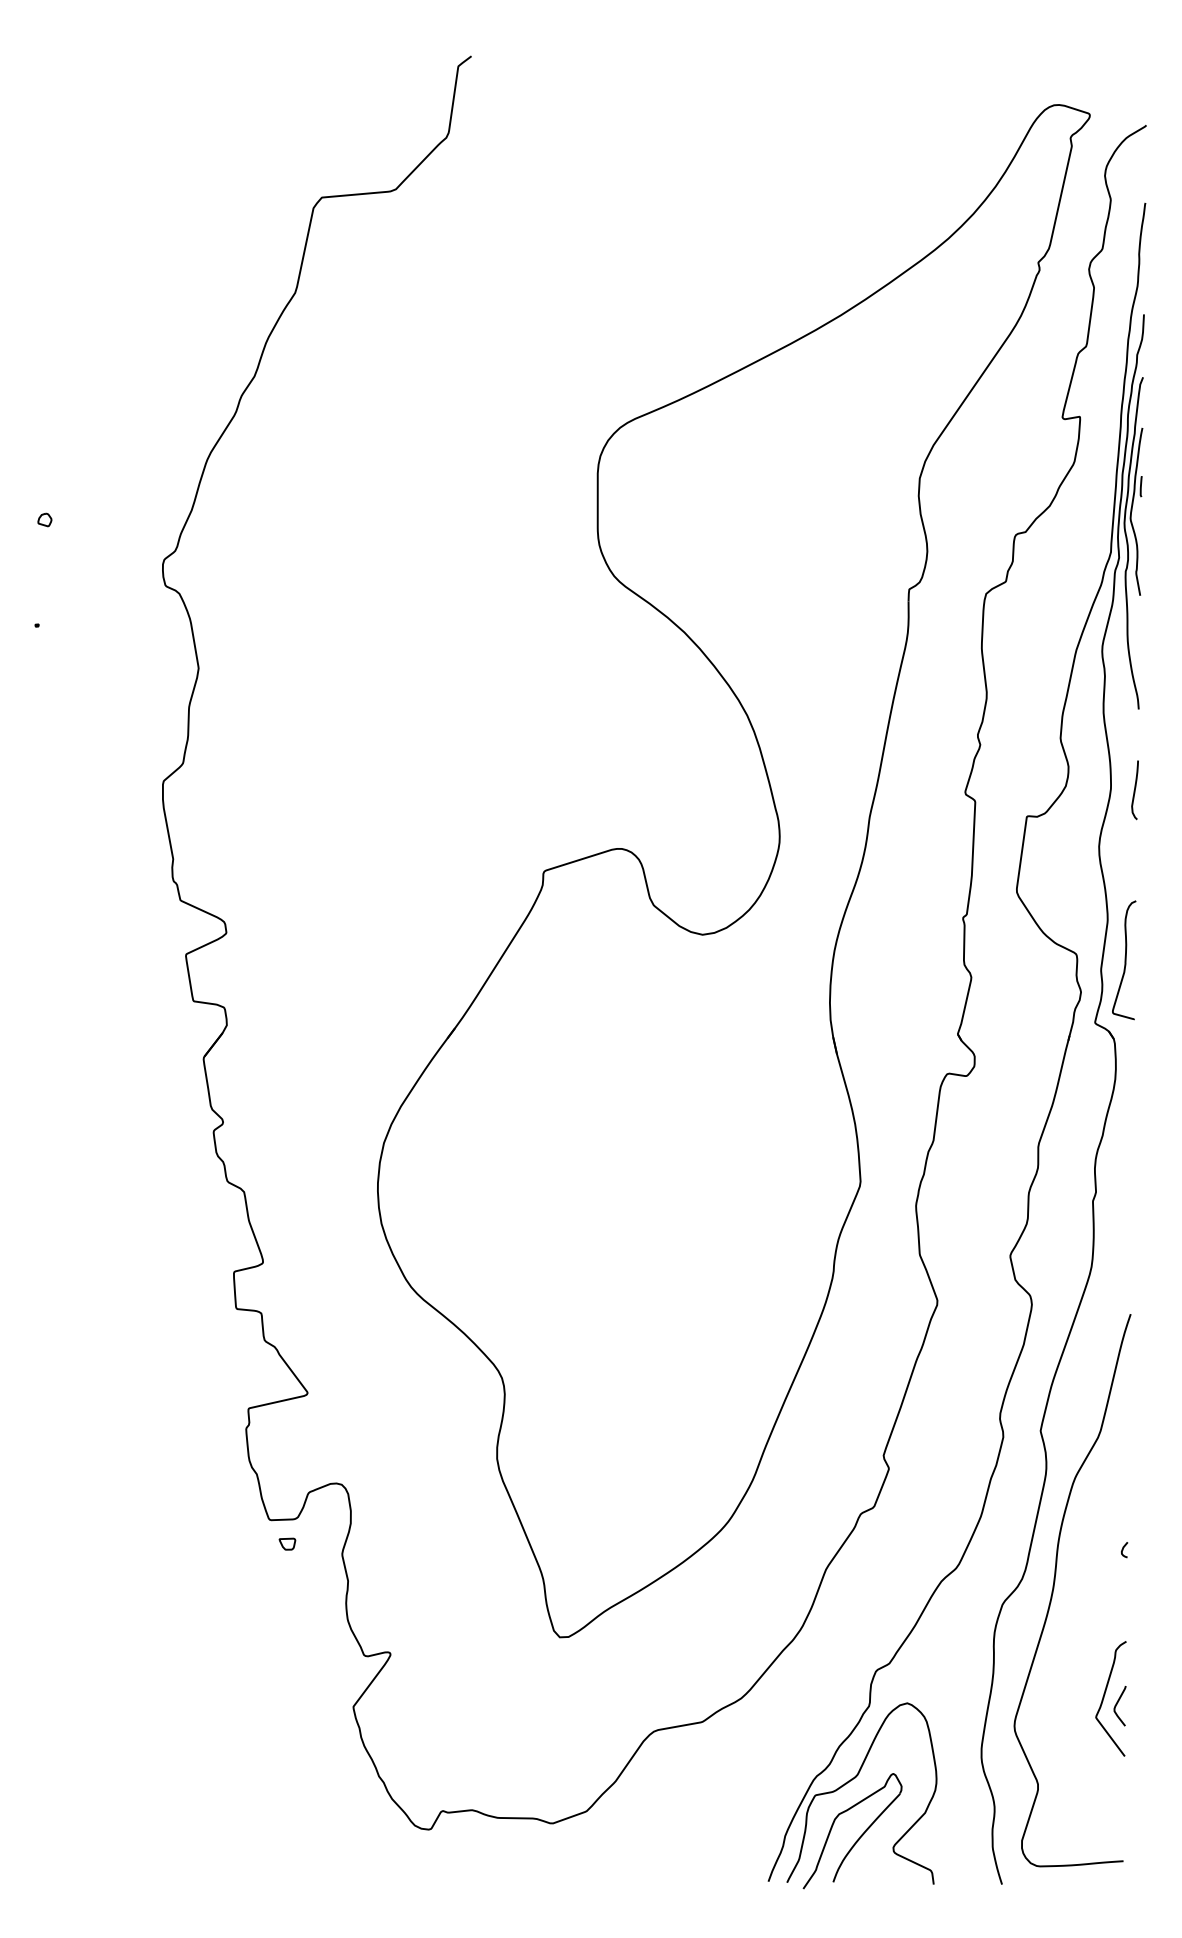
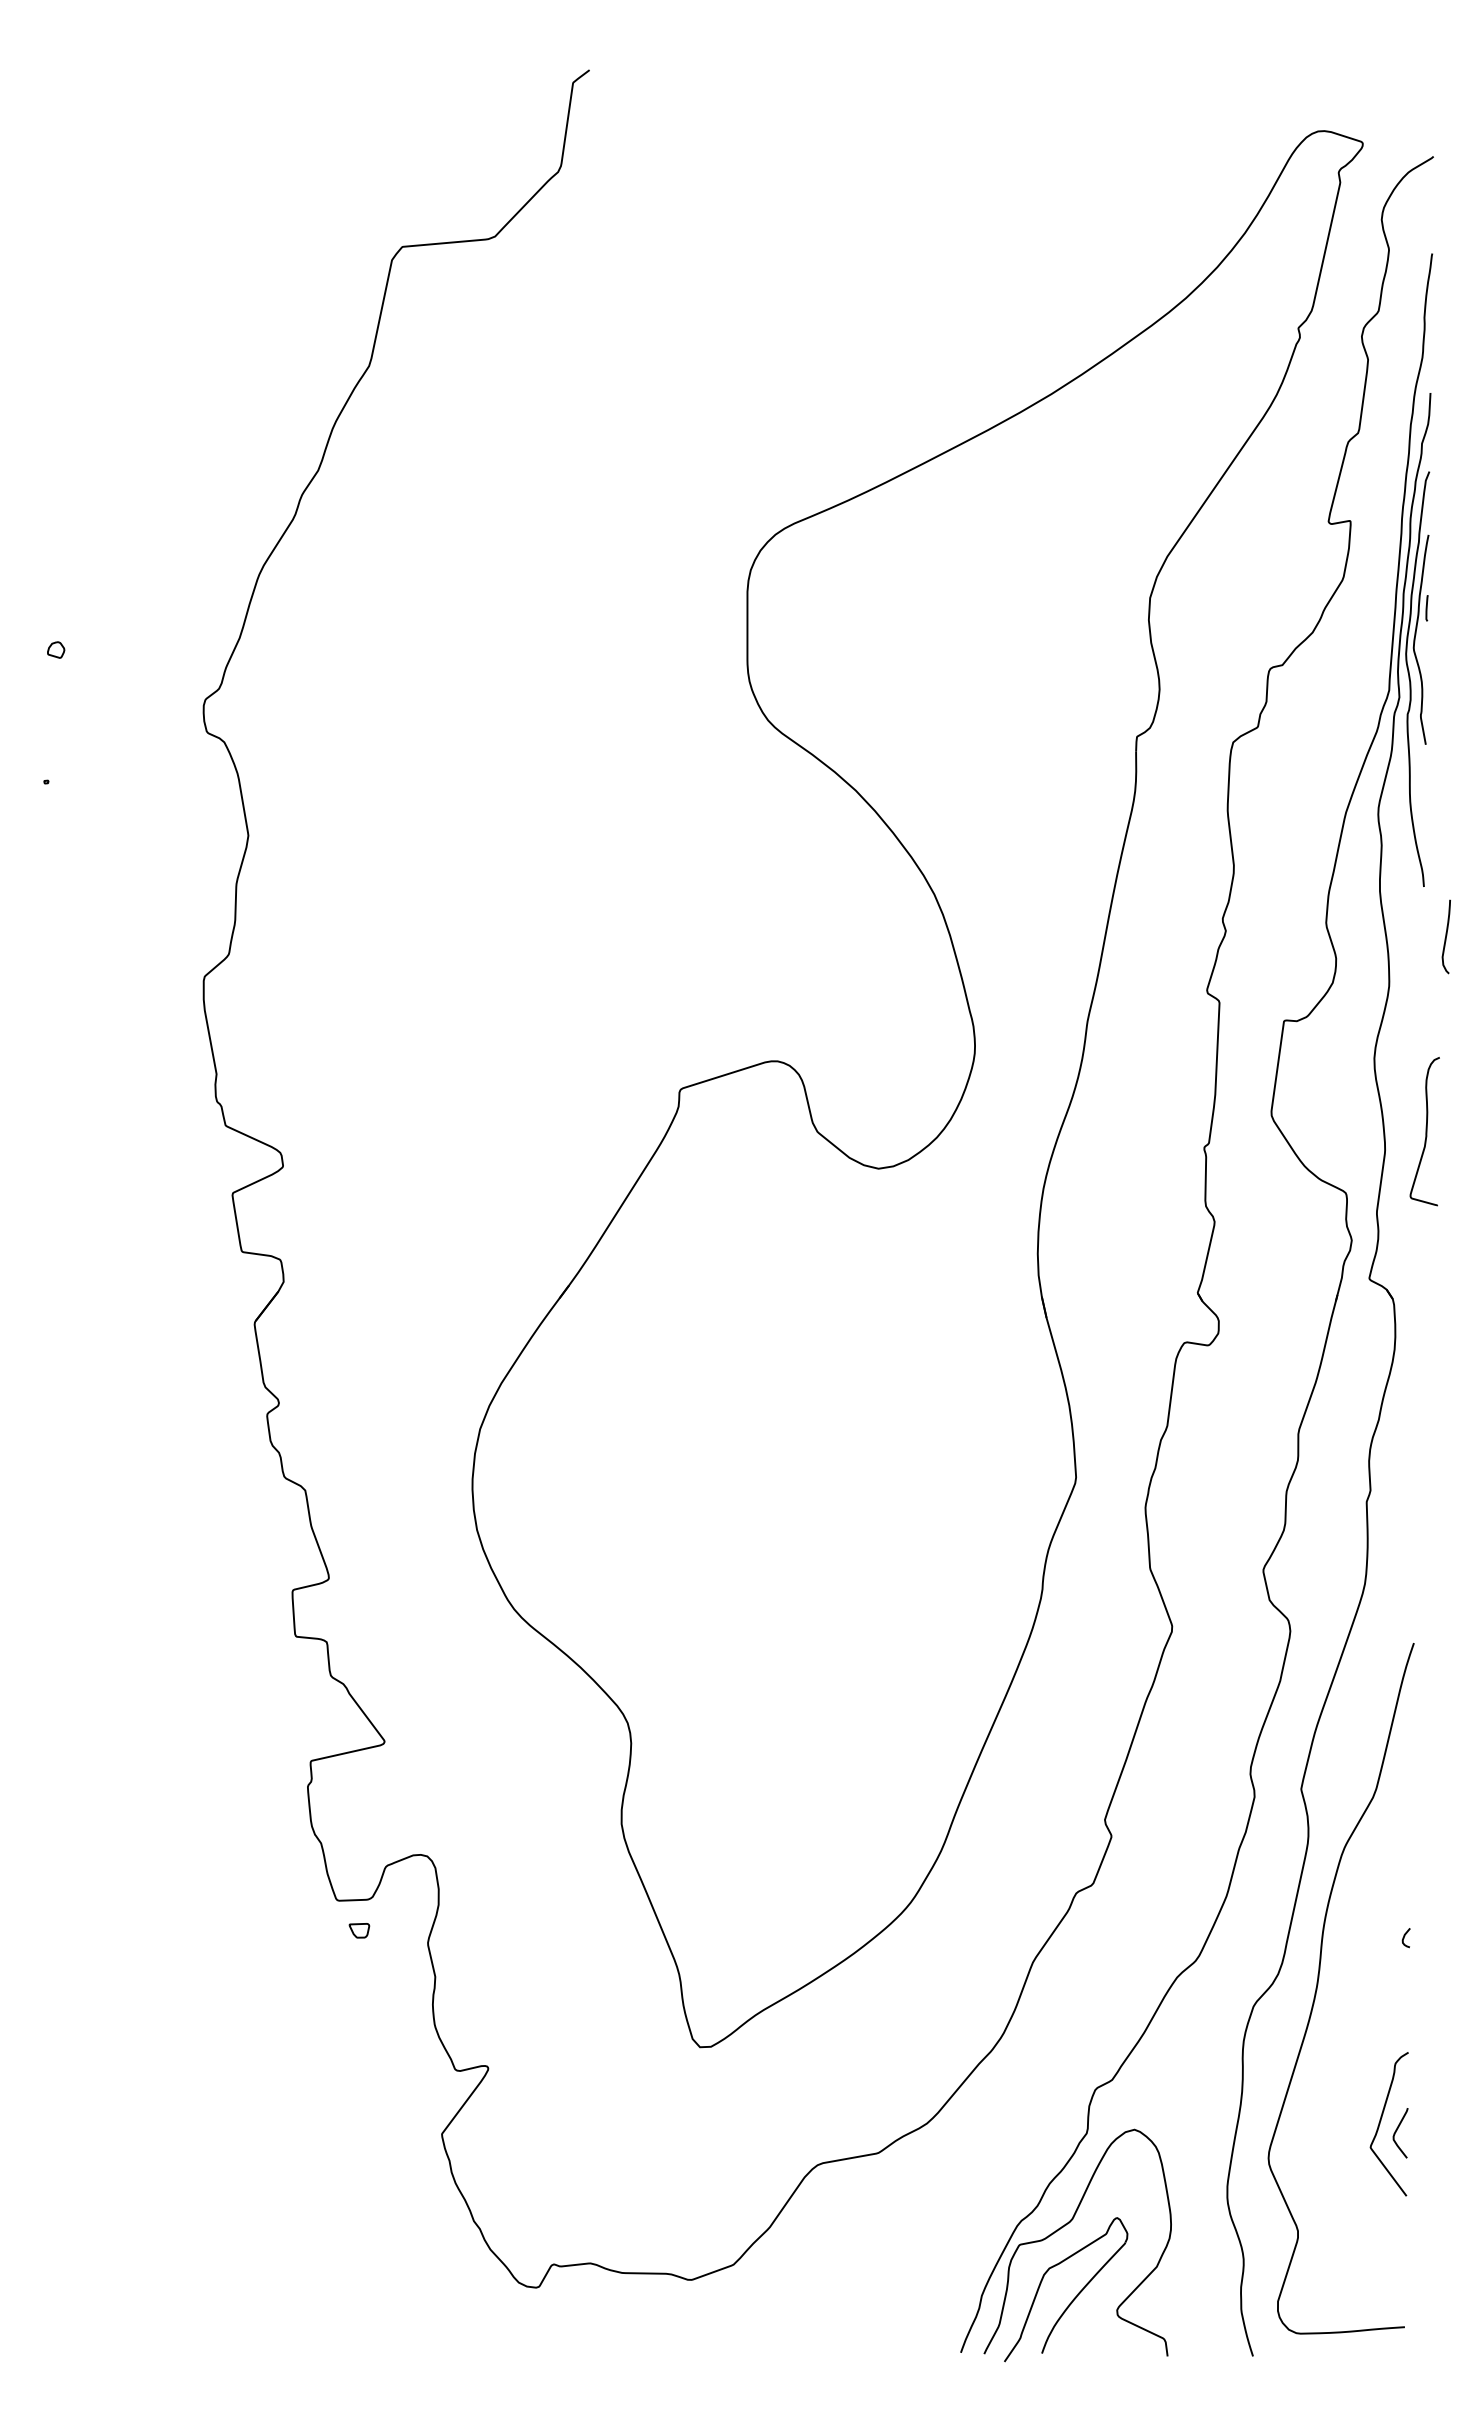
curve: (1134, 789) -> (1445, 936), moved
curve: (1124, 960) -> (1425, 1131), moved

